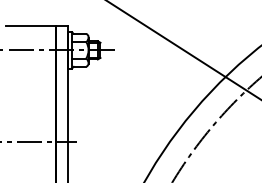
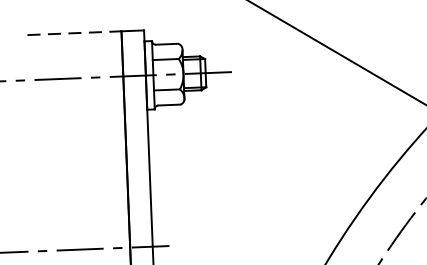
line: (31, 26) -> (75, 33), solid -> dashed

